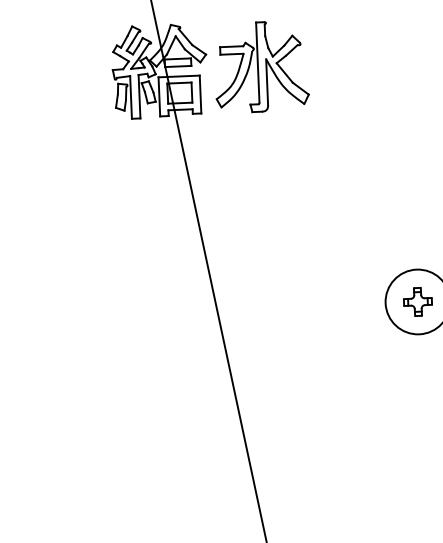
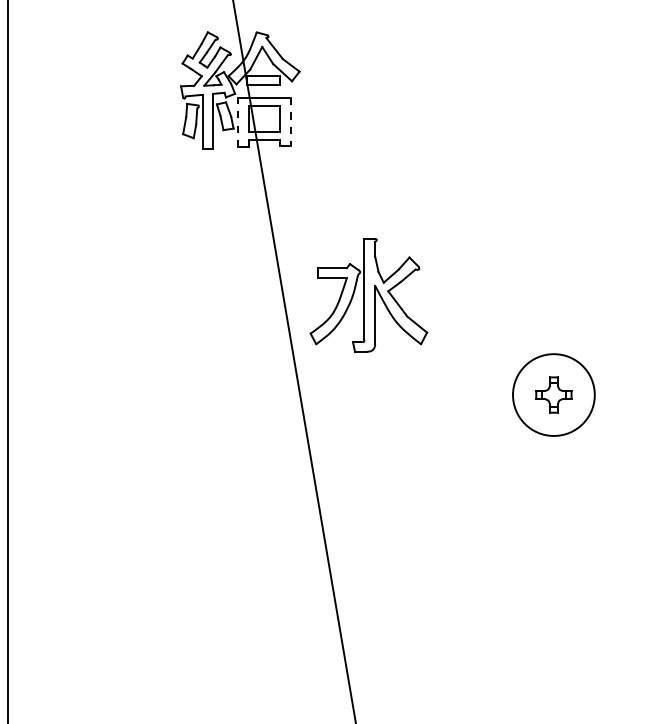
part: (261, 67) -> (368, 295), moved
line: (200, 94) -> (290, 121), solid -> dashed
line: (159, 96) -> (238, 122), solid -> dashed

